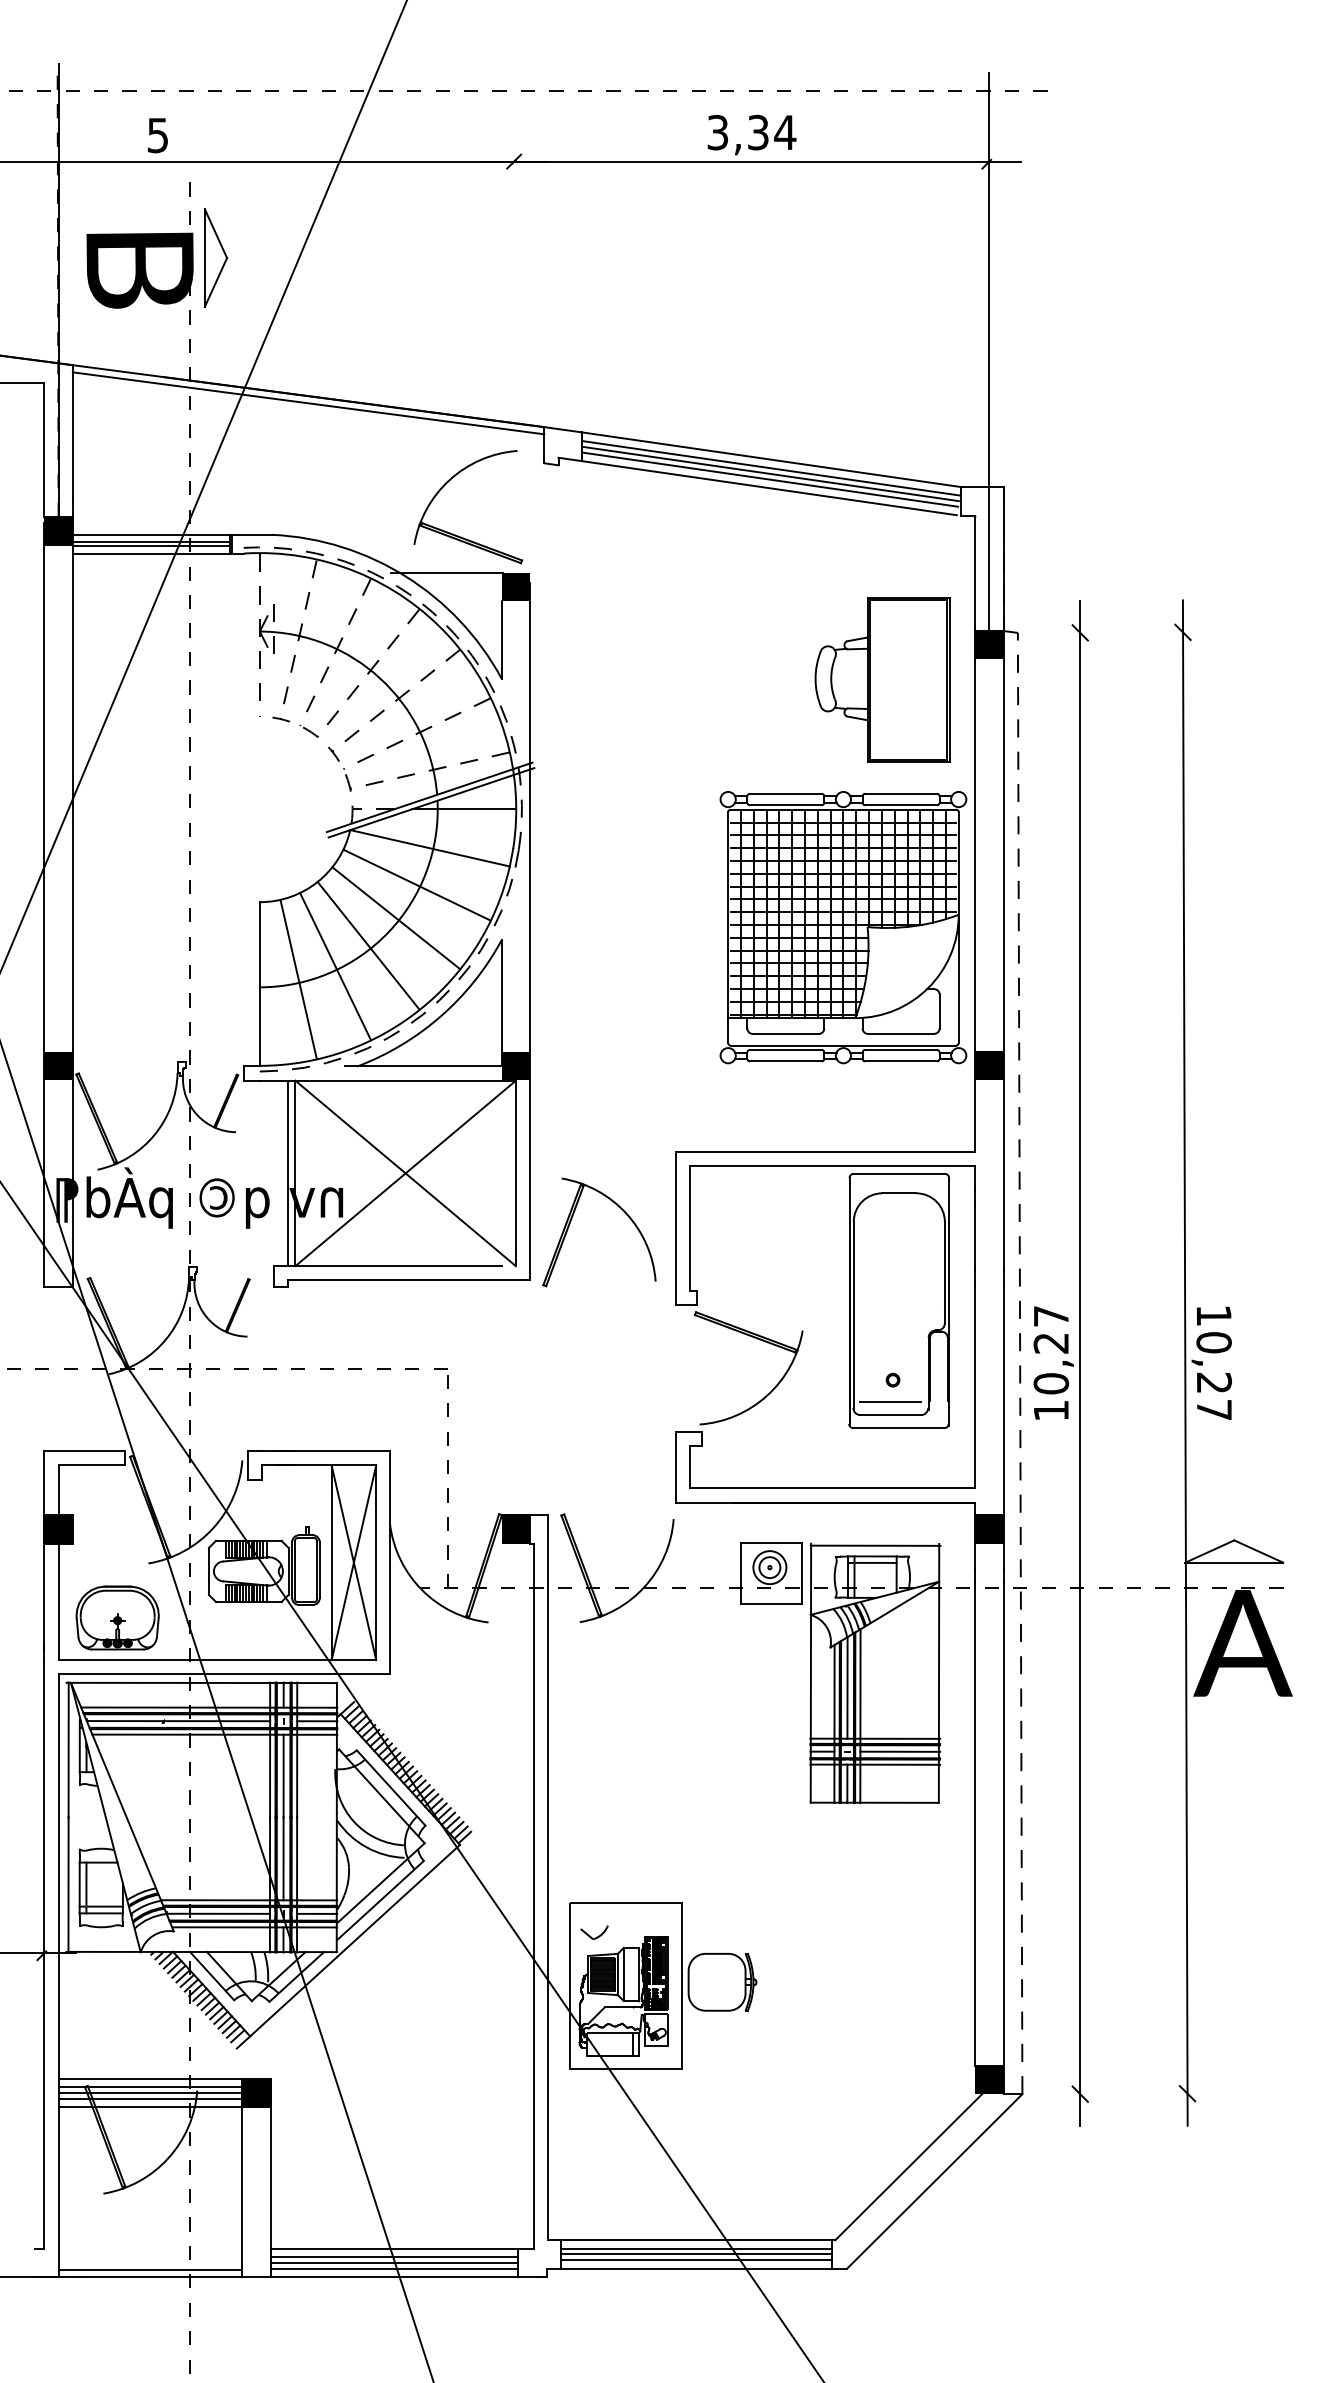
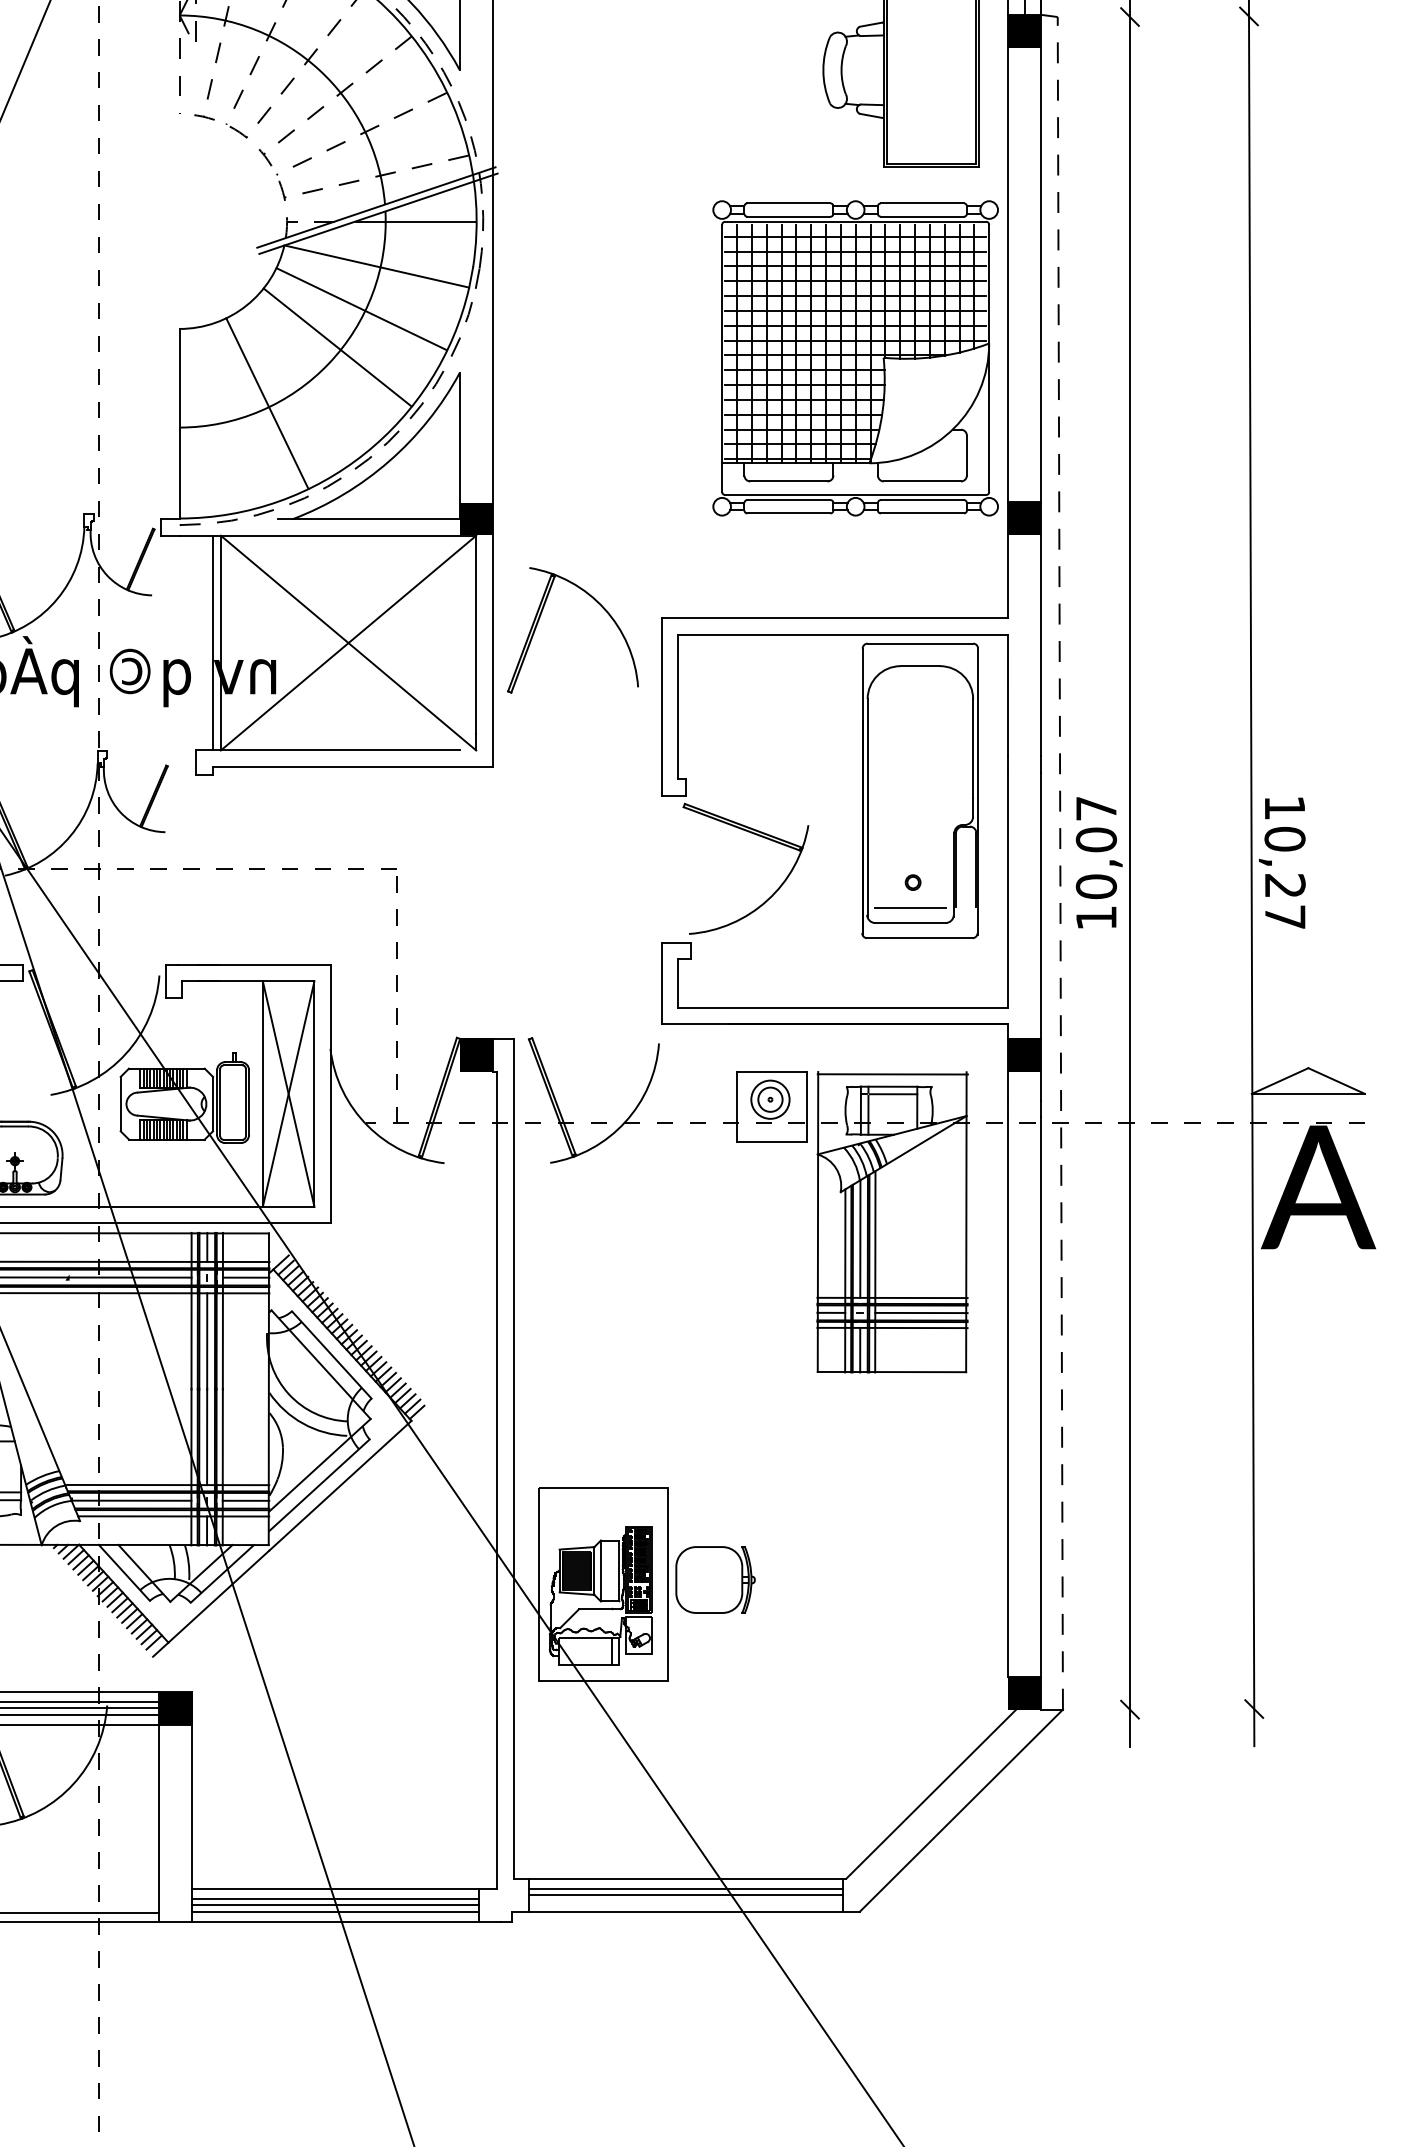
line: (368, 945) -> (305, 379), removed
line: (298, 979) -> (224, 418), removed
part: (572, 1219) -> (541, 615), moved
text: (1051, 1342) -> (1096, 838), 10,27 -> 10,07
part: (594, 1932) -> (567, 1522), removed
line: (696, 2260) -> (685, 1902), removed

